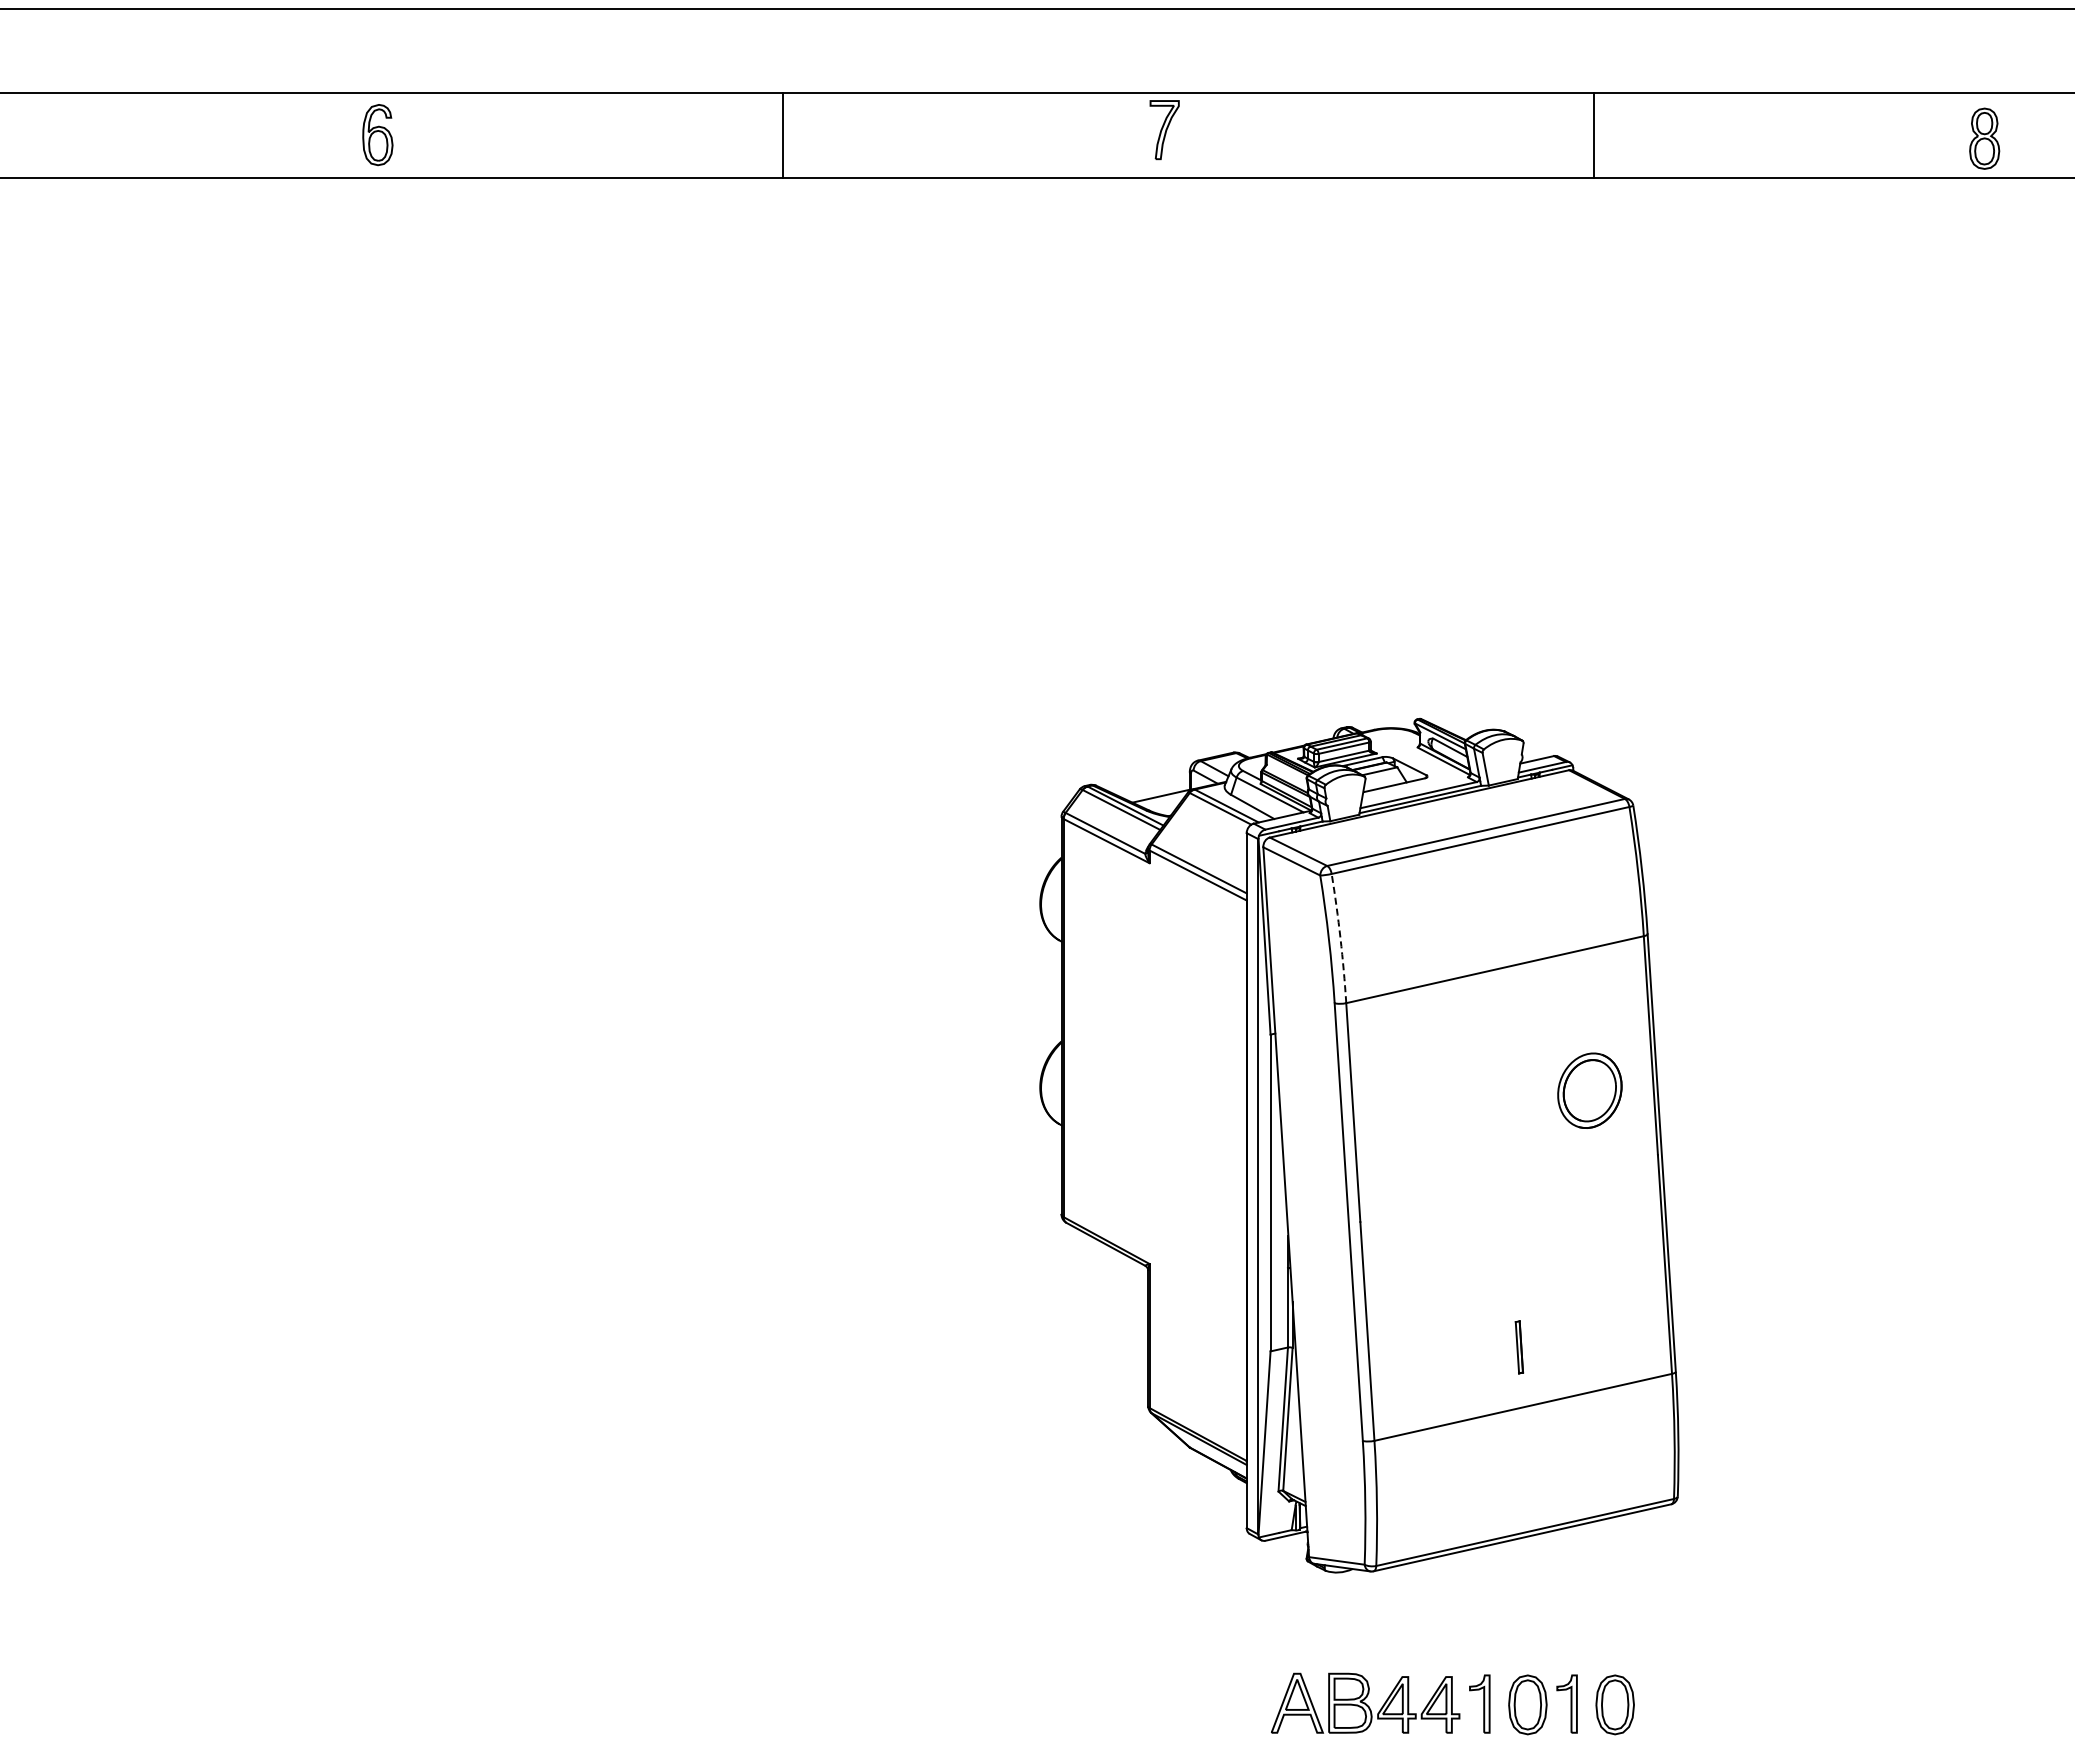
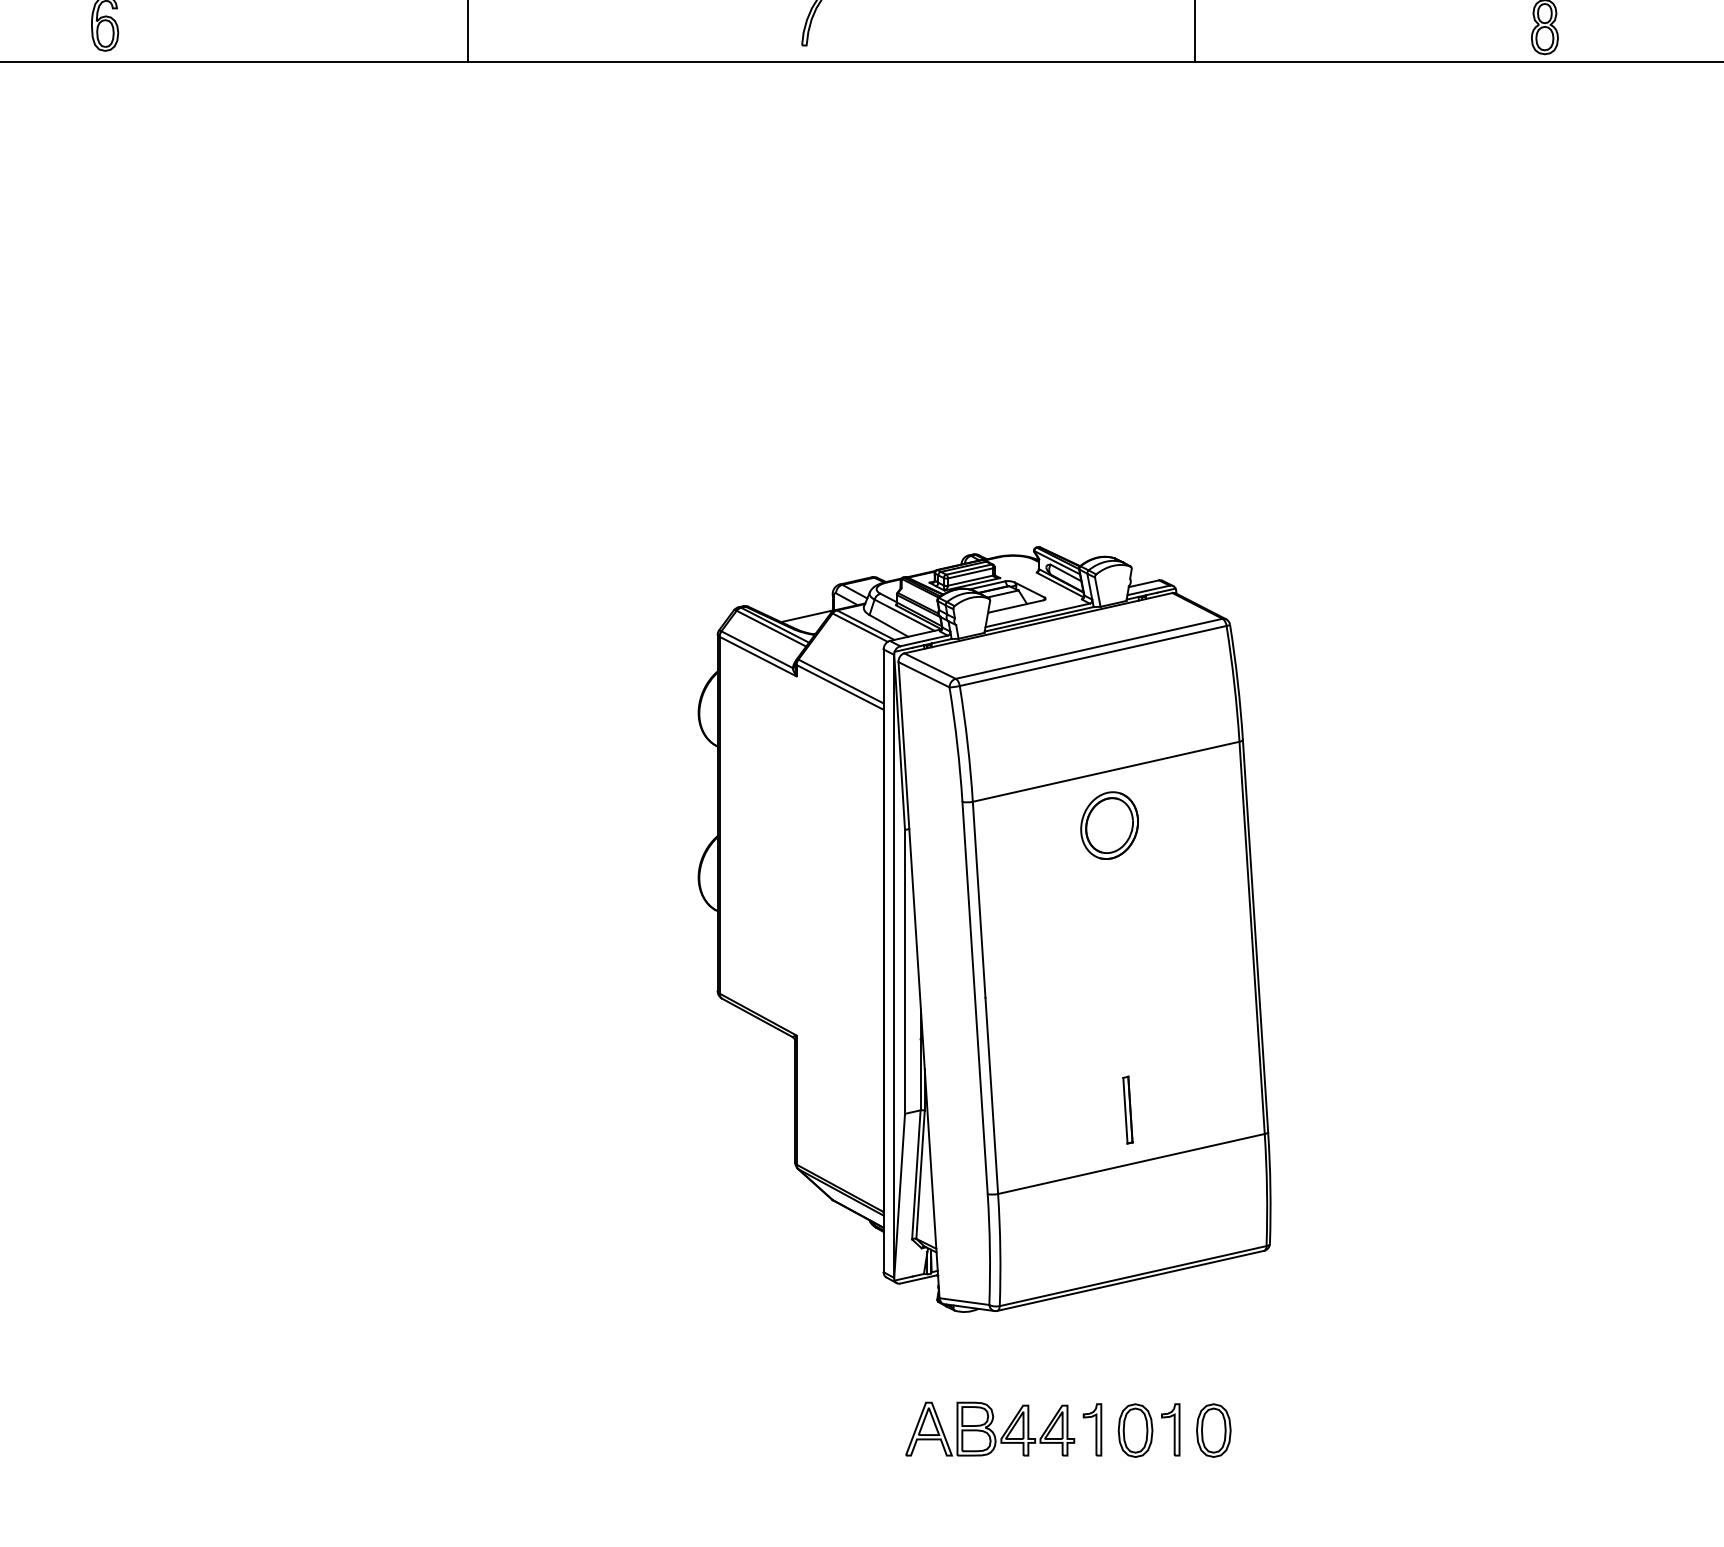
arc: (1340, 938) -> (967, 743), dashed -> solid
part: (1589, 1090) -> (1109, 825), moved
part: (1519, 1347) -> (1128, 1110), size x1.43

